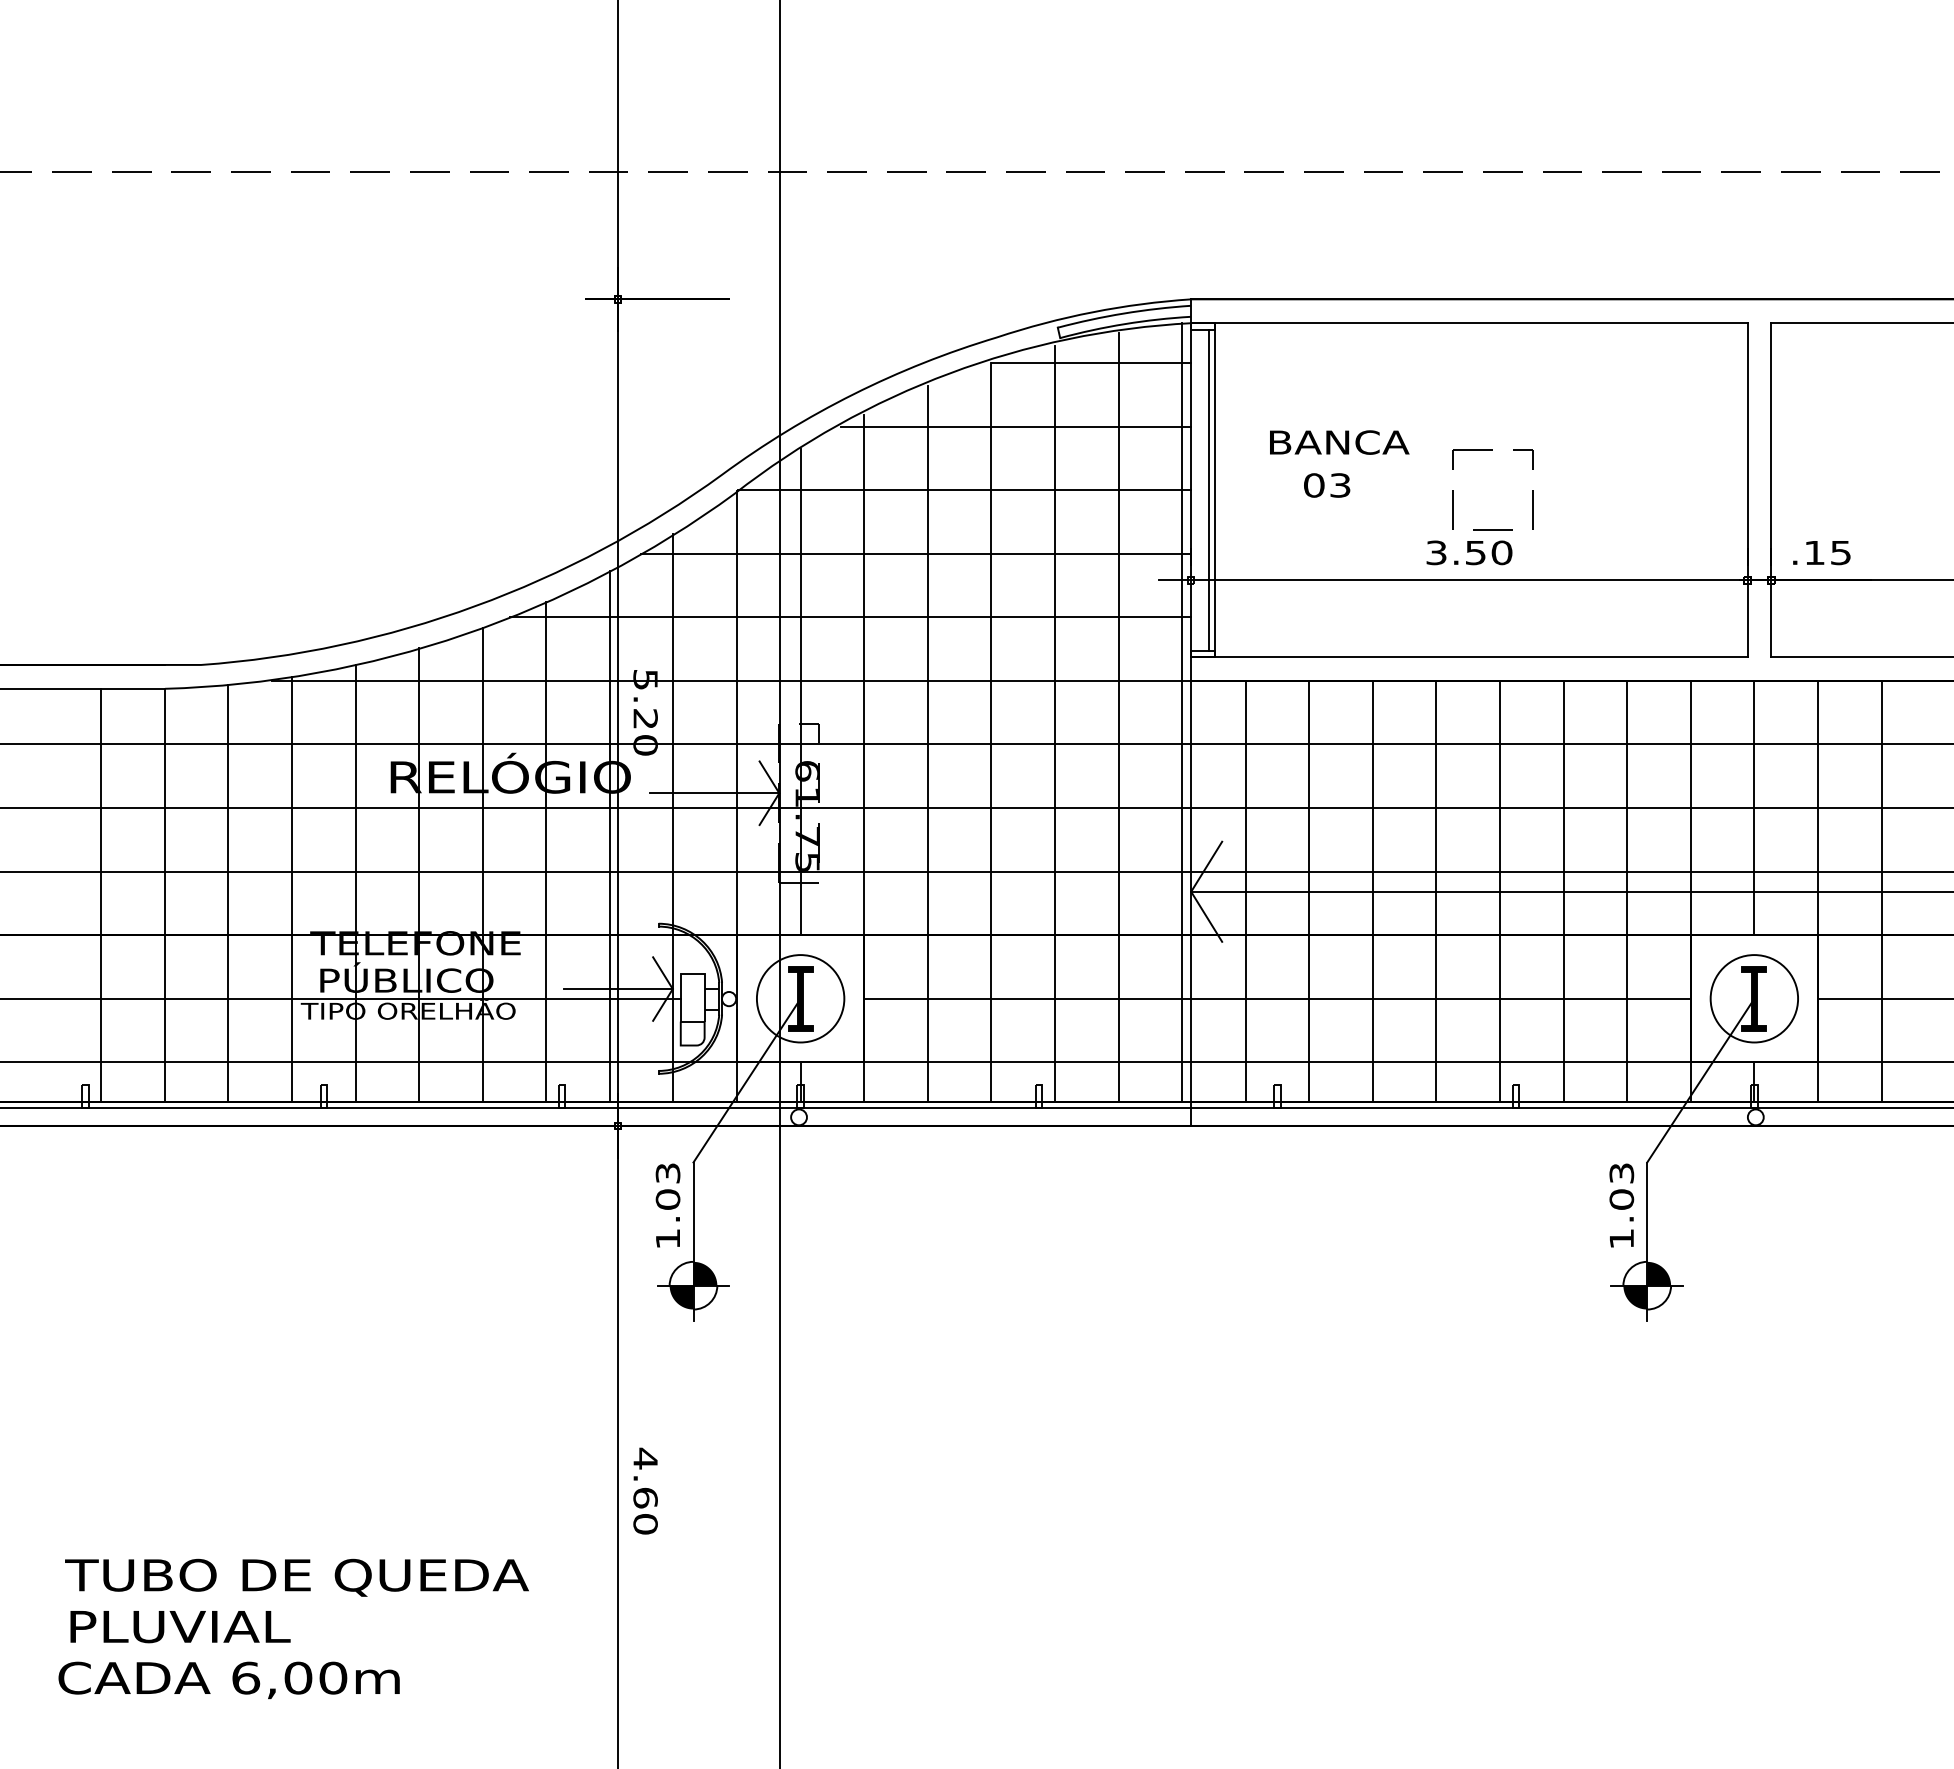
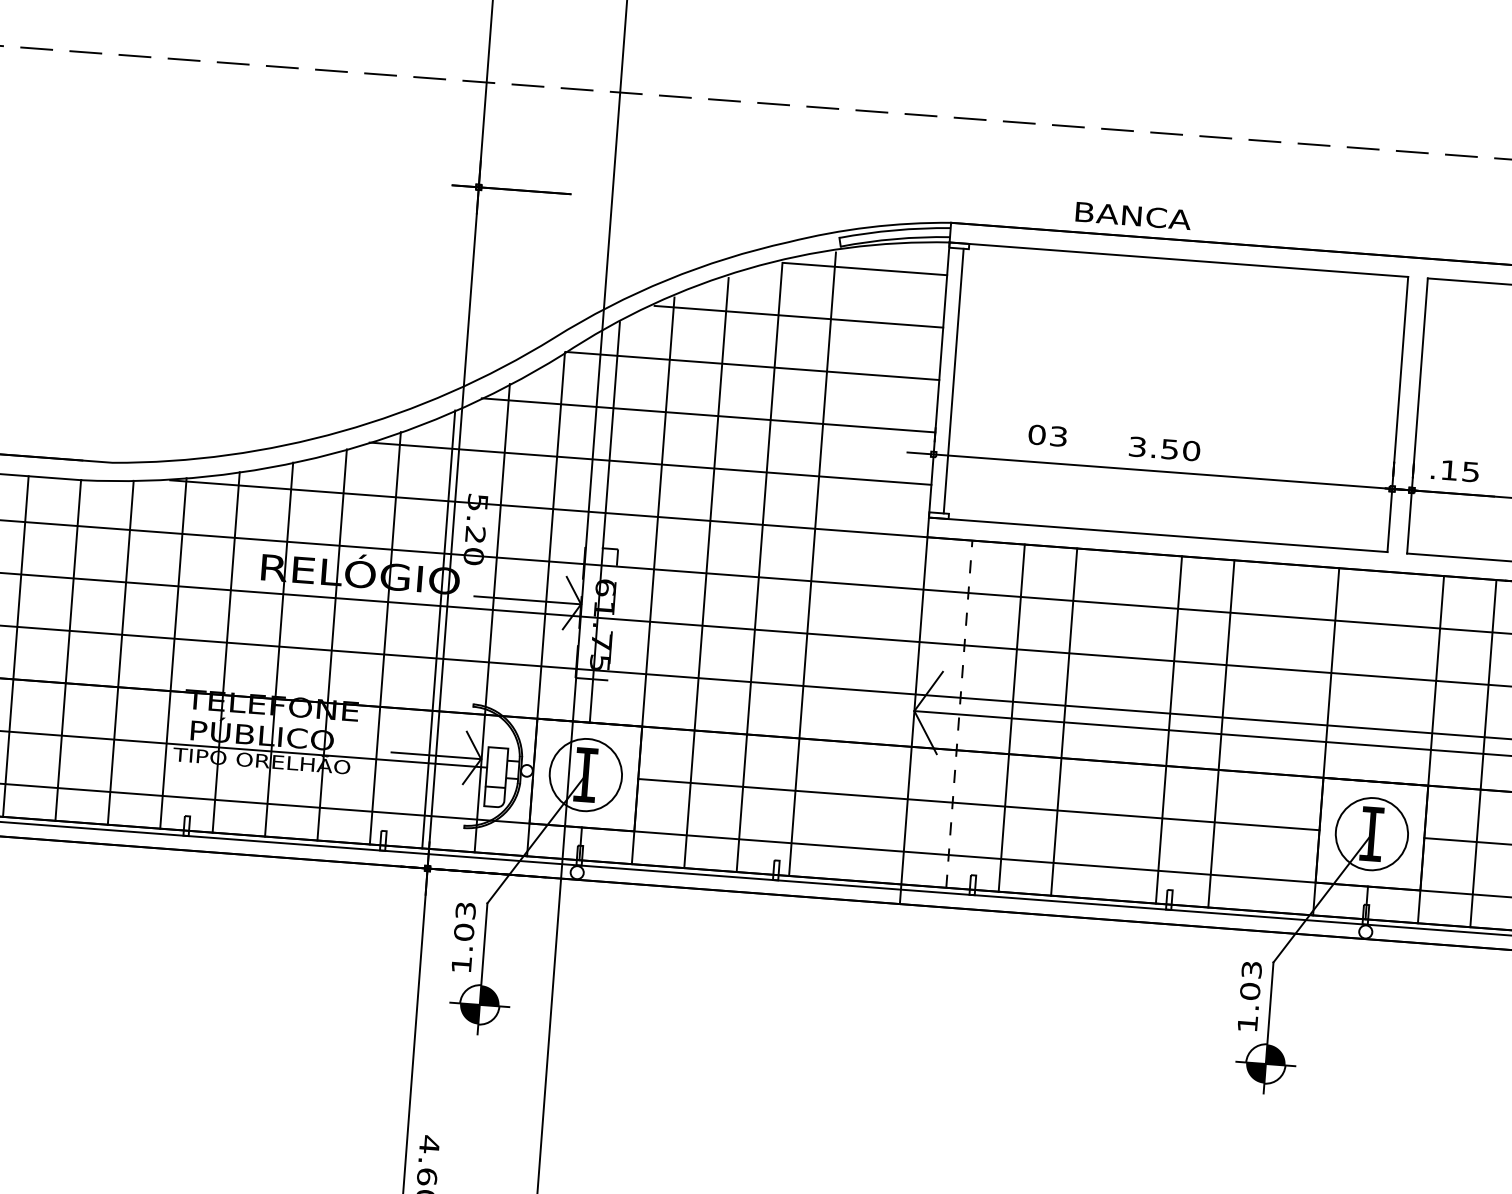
text: (1339, 442) -> (1133, 215), moved
part: (1492, 450) -> (1190, 366), removed
text: (1327, 485) -> (1048, 435), moved
line: (1215, 490) -> (959, 381), removed
line: (1182, 712) -> (918, 562), removed
line: (1118, 717) -> (865, 562), removed
line: (1754, 807) -> (1383, 676), removed
line: (1245, 891) -> (959, 714), solid -> dashed
line: (1436, 891) -> (1116, 726), removed
line: (1627, 891) -> (1274, 737), removed

